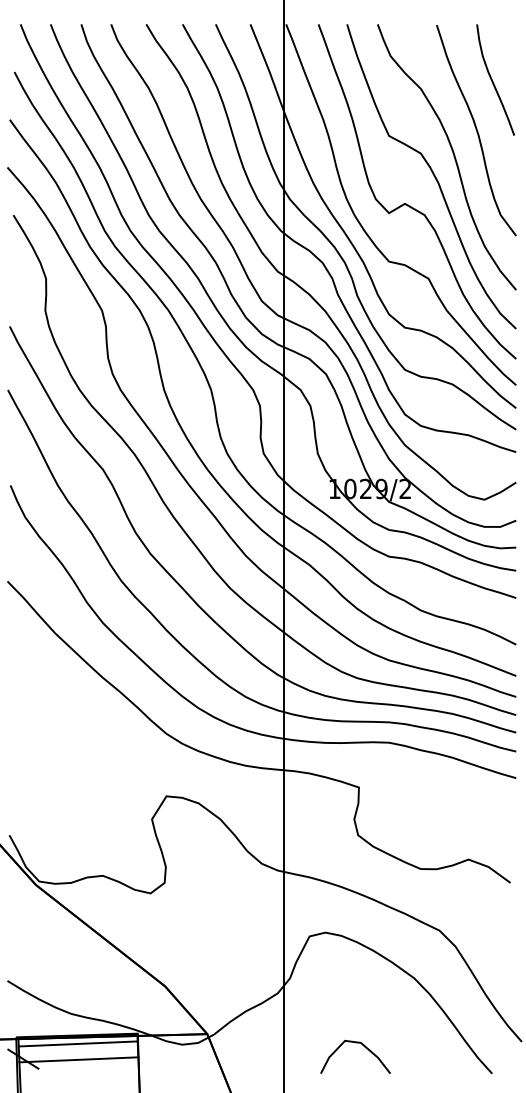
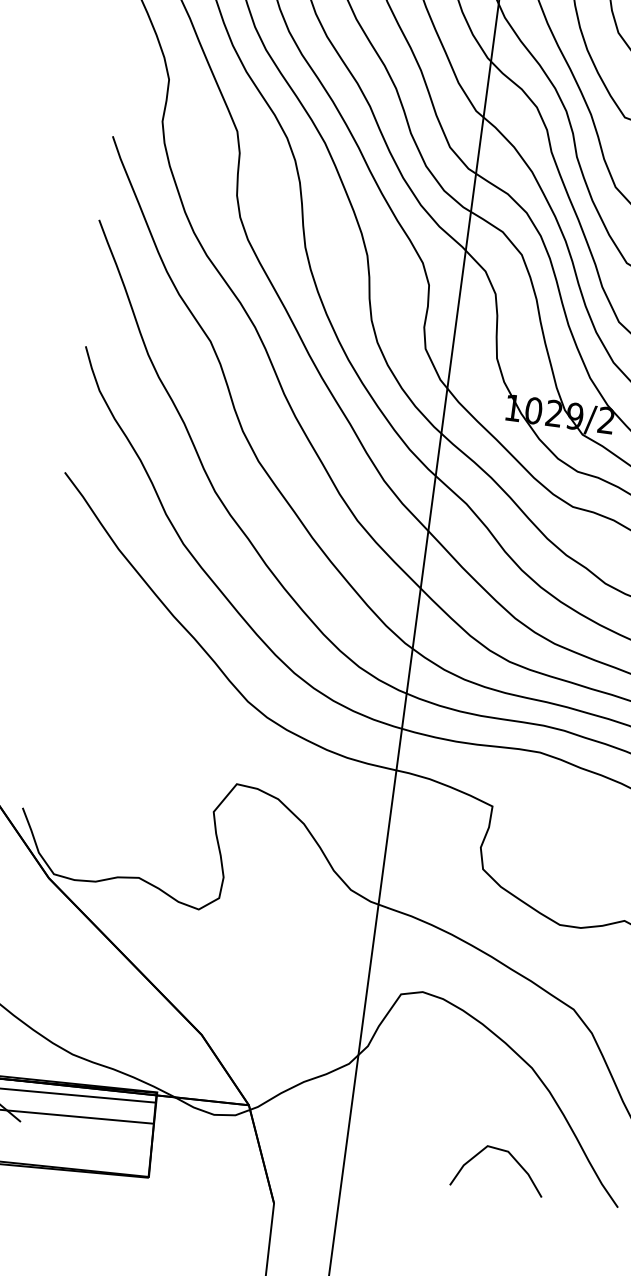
curve: (364, 1047) -> (512, 1158), moved

